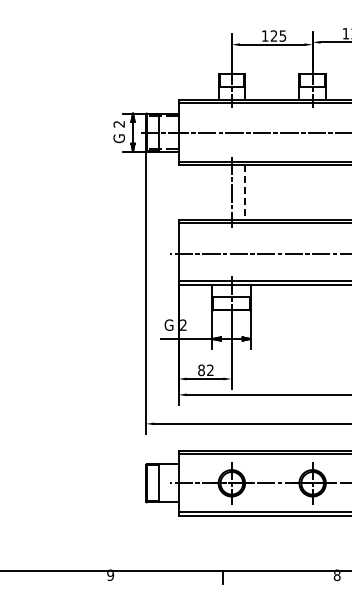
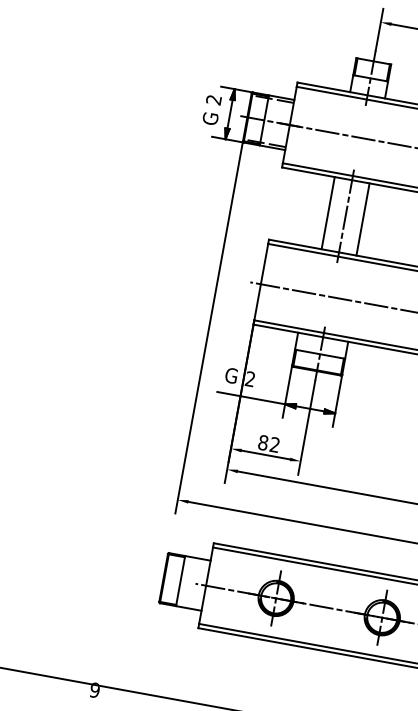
line: (218, 191) -> (328, 211), added
line: (245, 192) -> (363, 219), dashed -> solid

